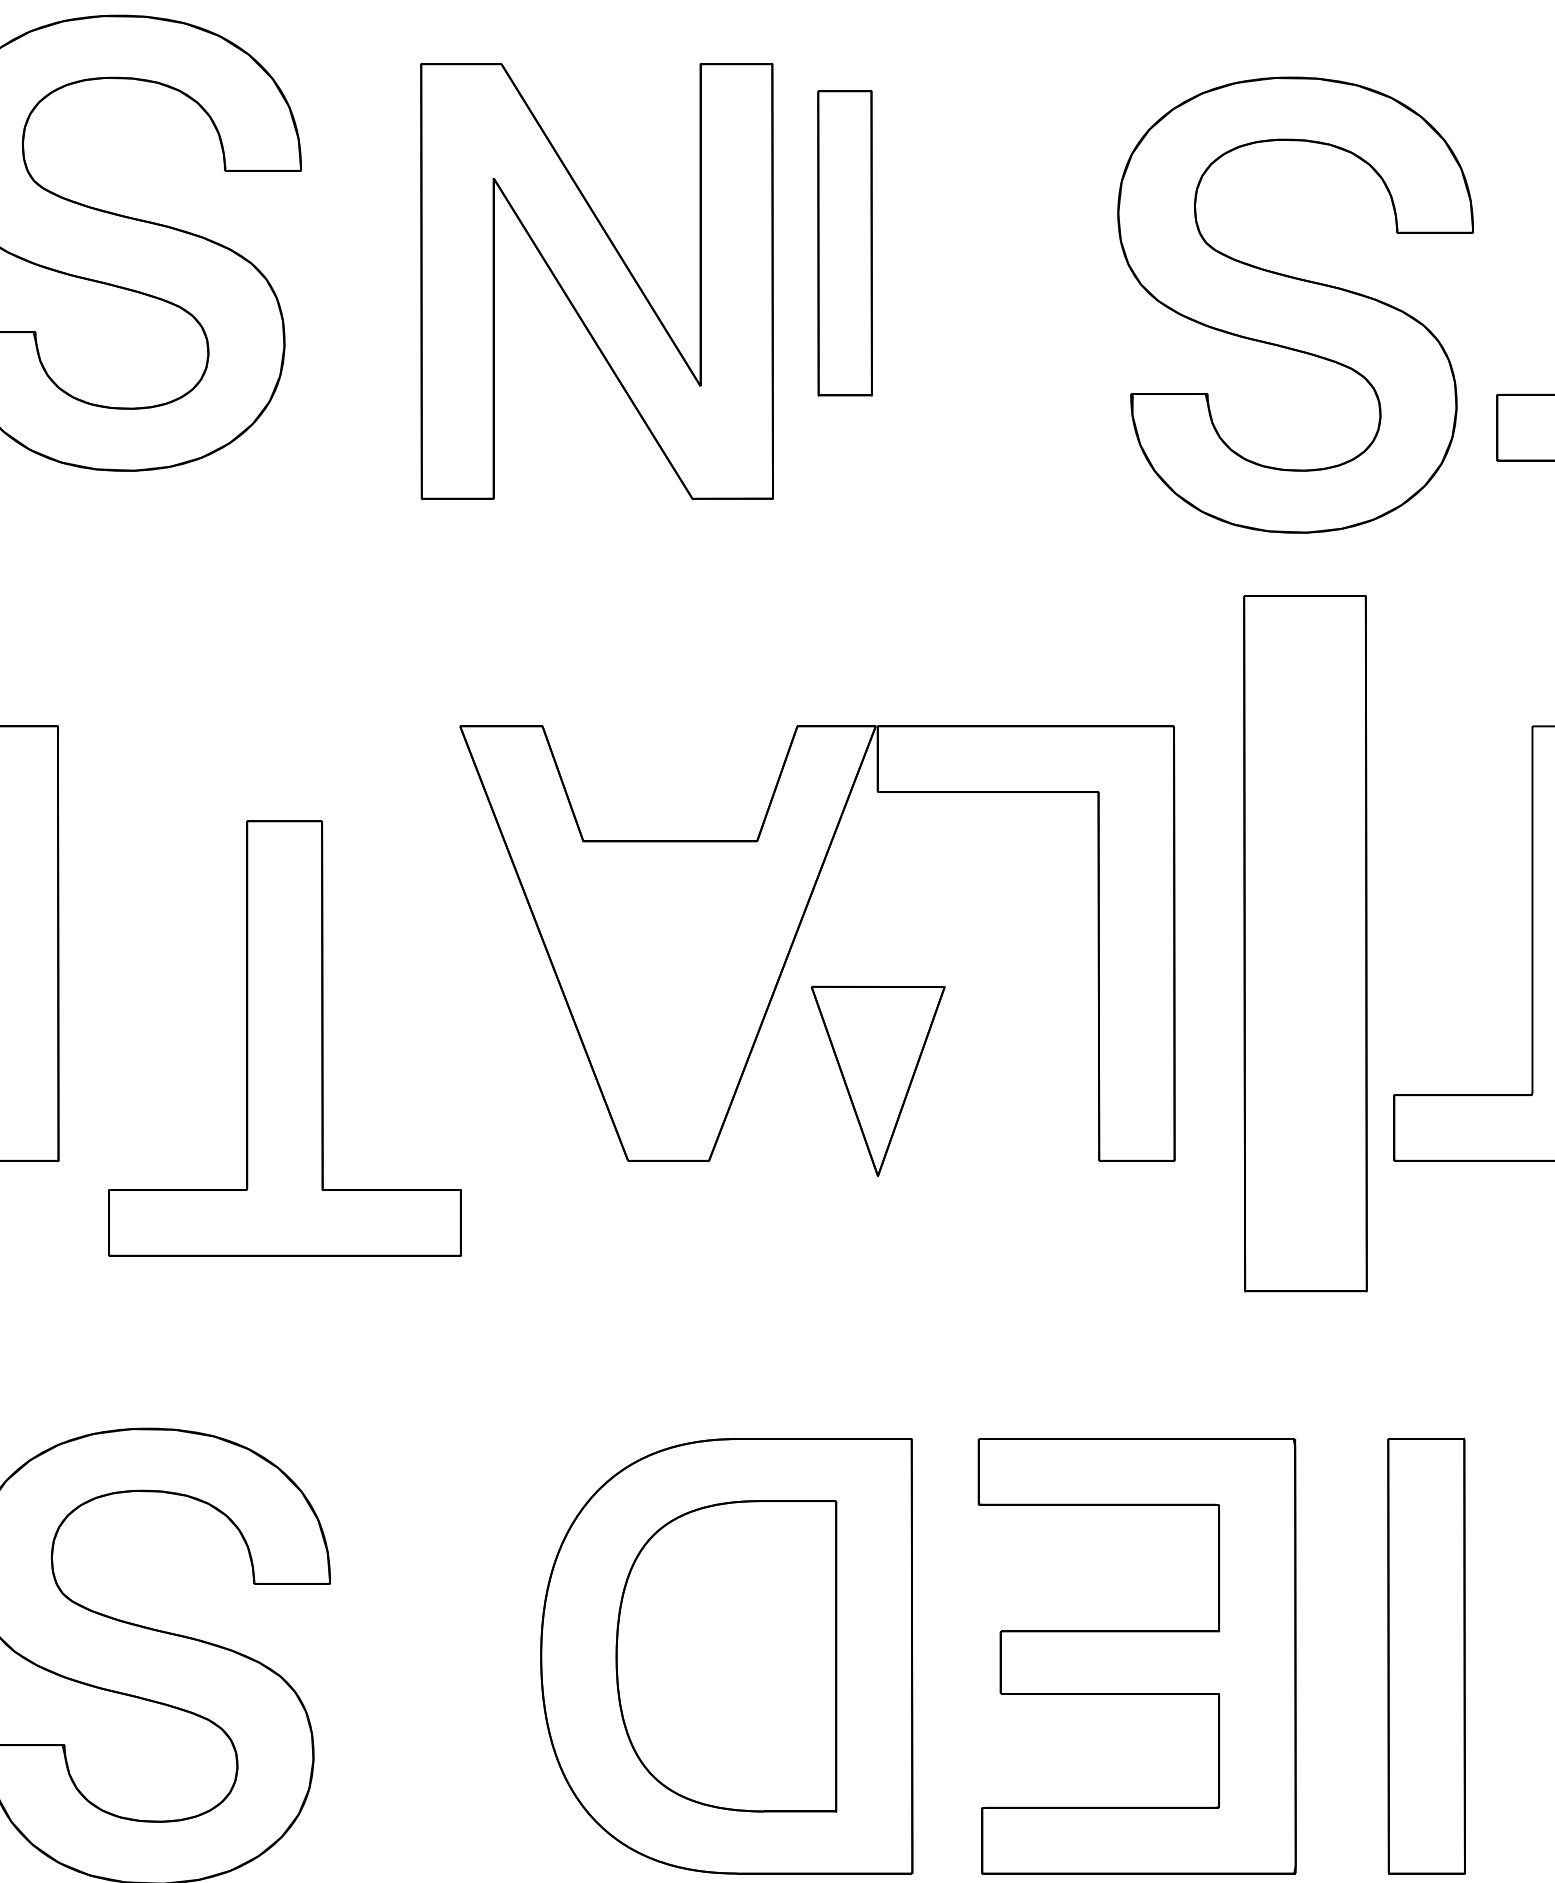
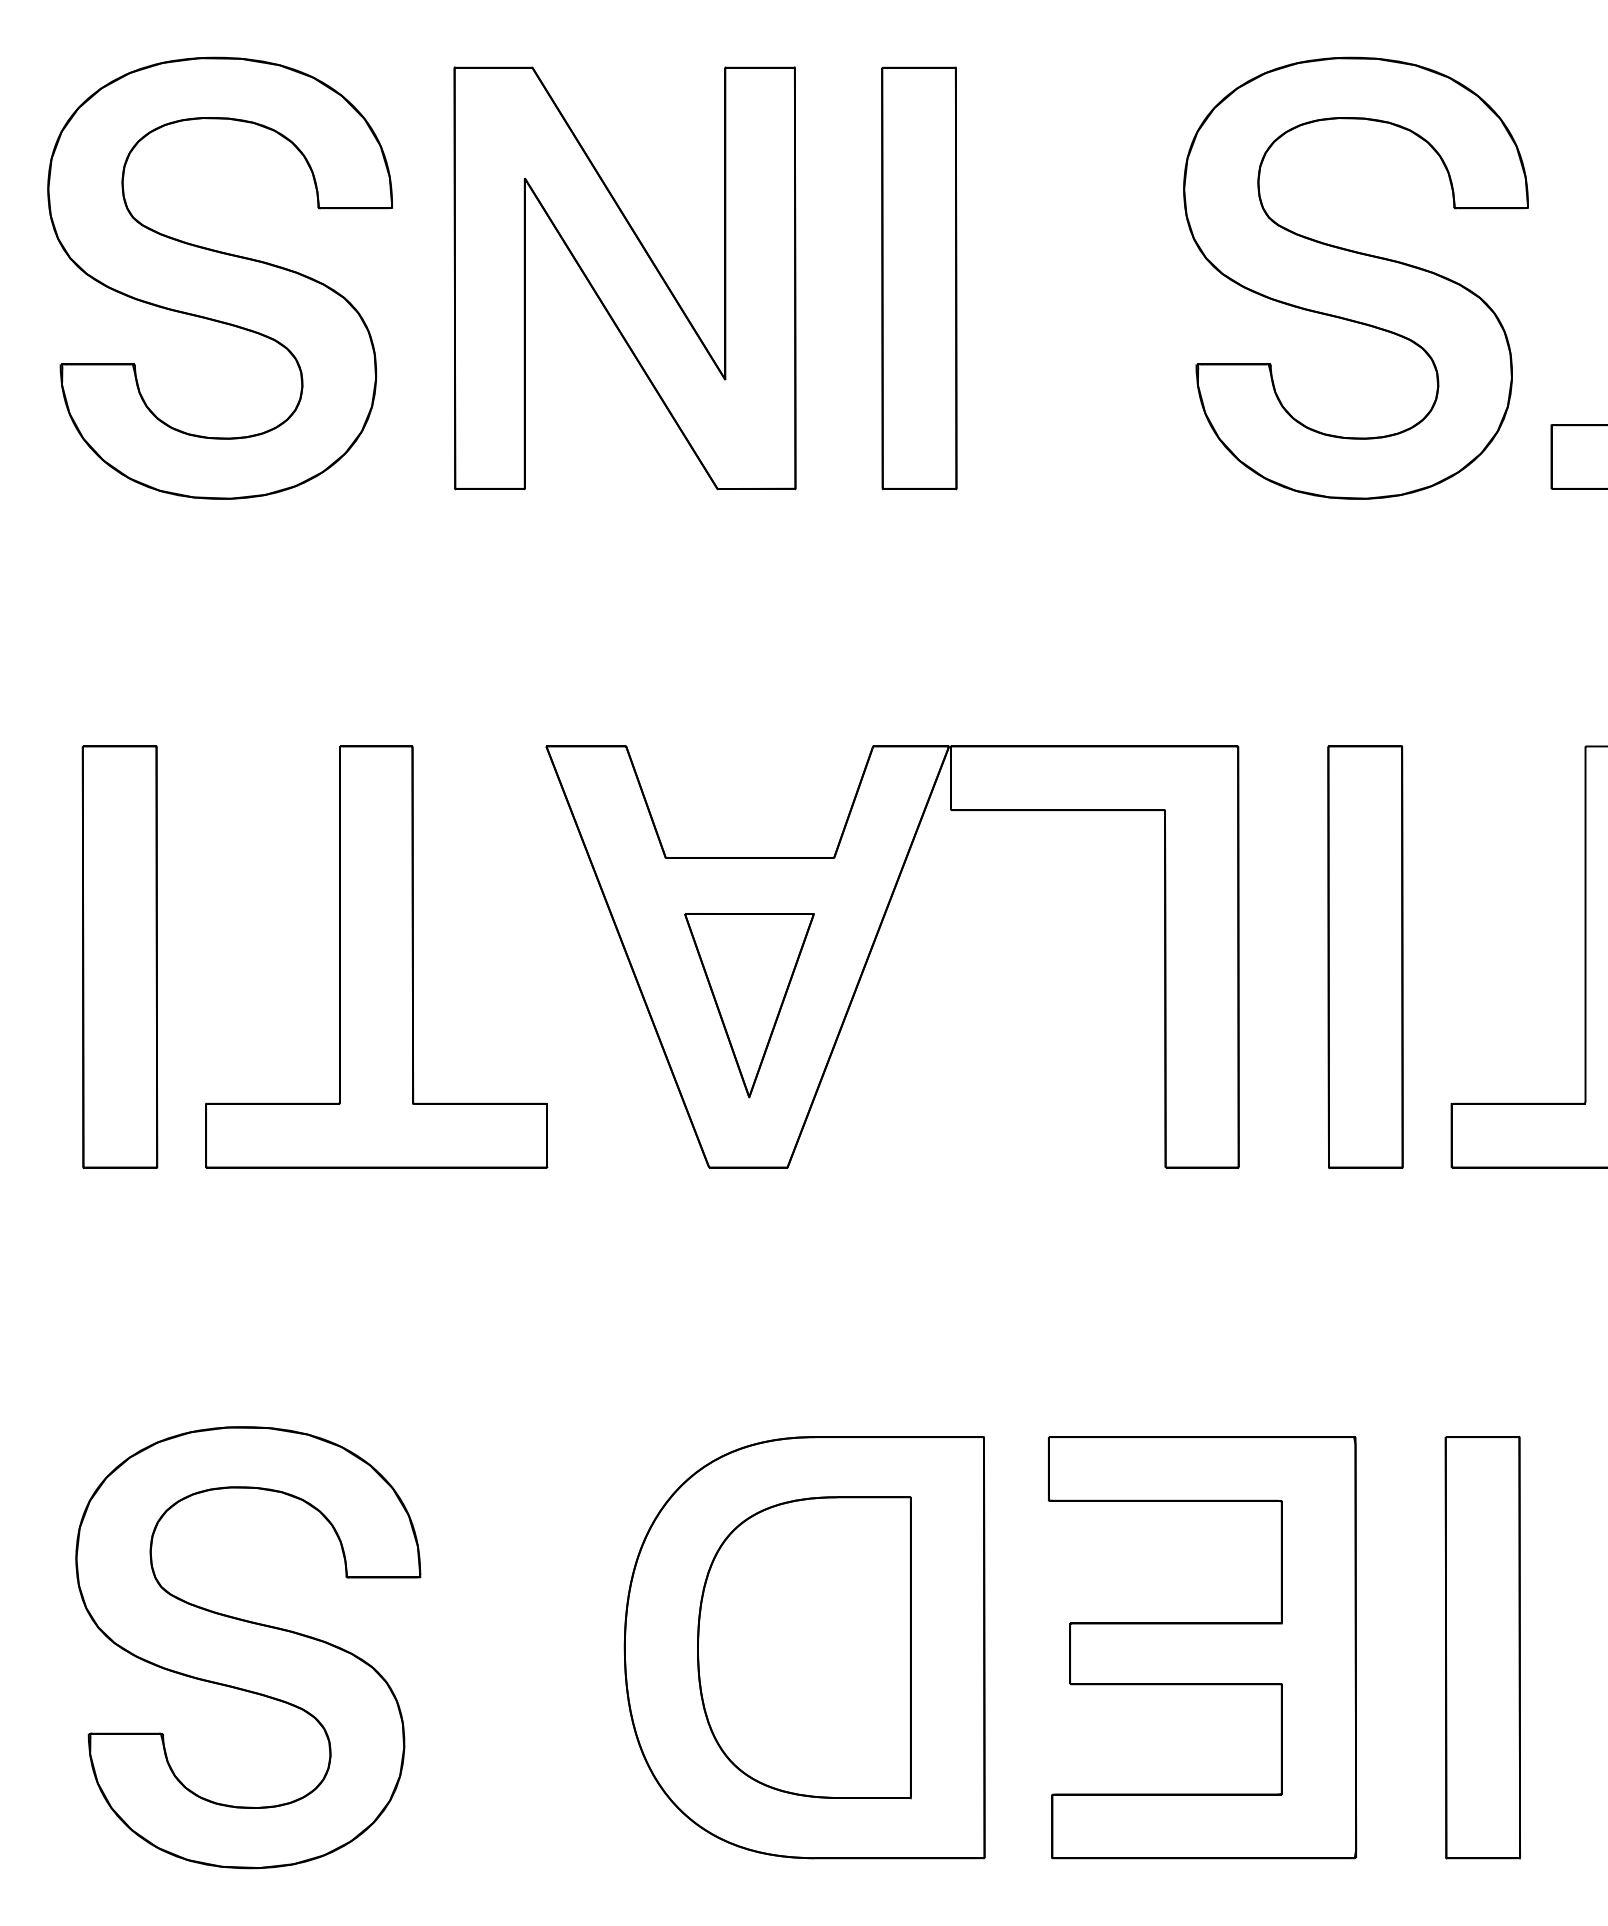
part: (845, 243) -> (919, 278), size x1.43
part: (596, 281) -> (624, 278), moved
part: (1295, 304) -> (1355, 277), moved
part: (1305, 943) -> (1365, 956), size x0.62
part: (284, 1038) -> (376, 956), moved
part: (878, 1081) -> (749, 1005), moved

